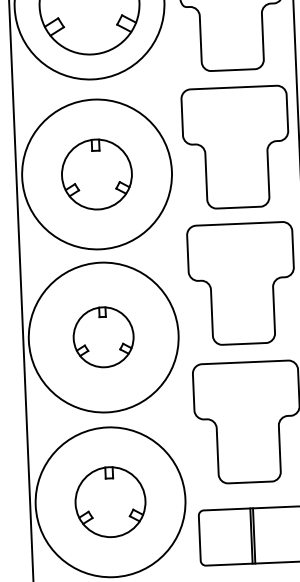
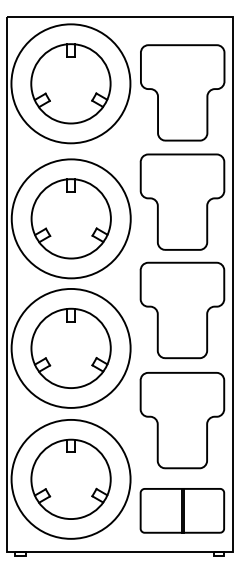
part: (96, 174) -> (70, 218), size x1.43
part: (102, 336) -> (70, 347), size x1.67
part: (109, 501) -> (70, 478), size x1.43

